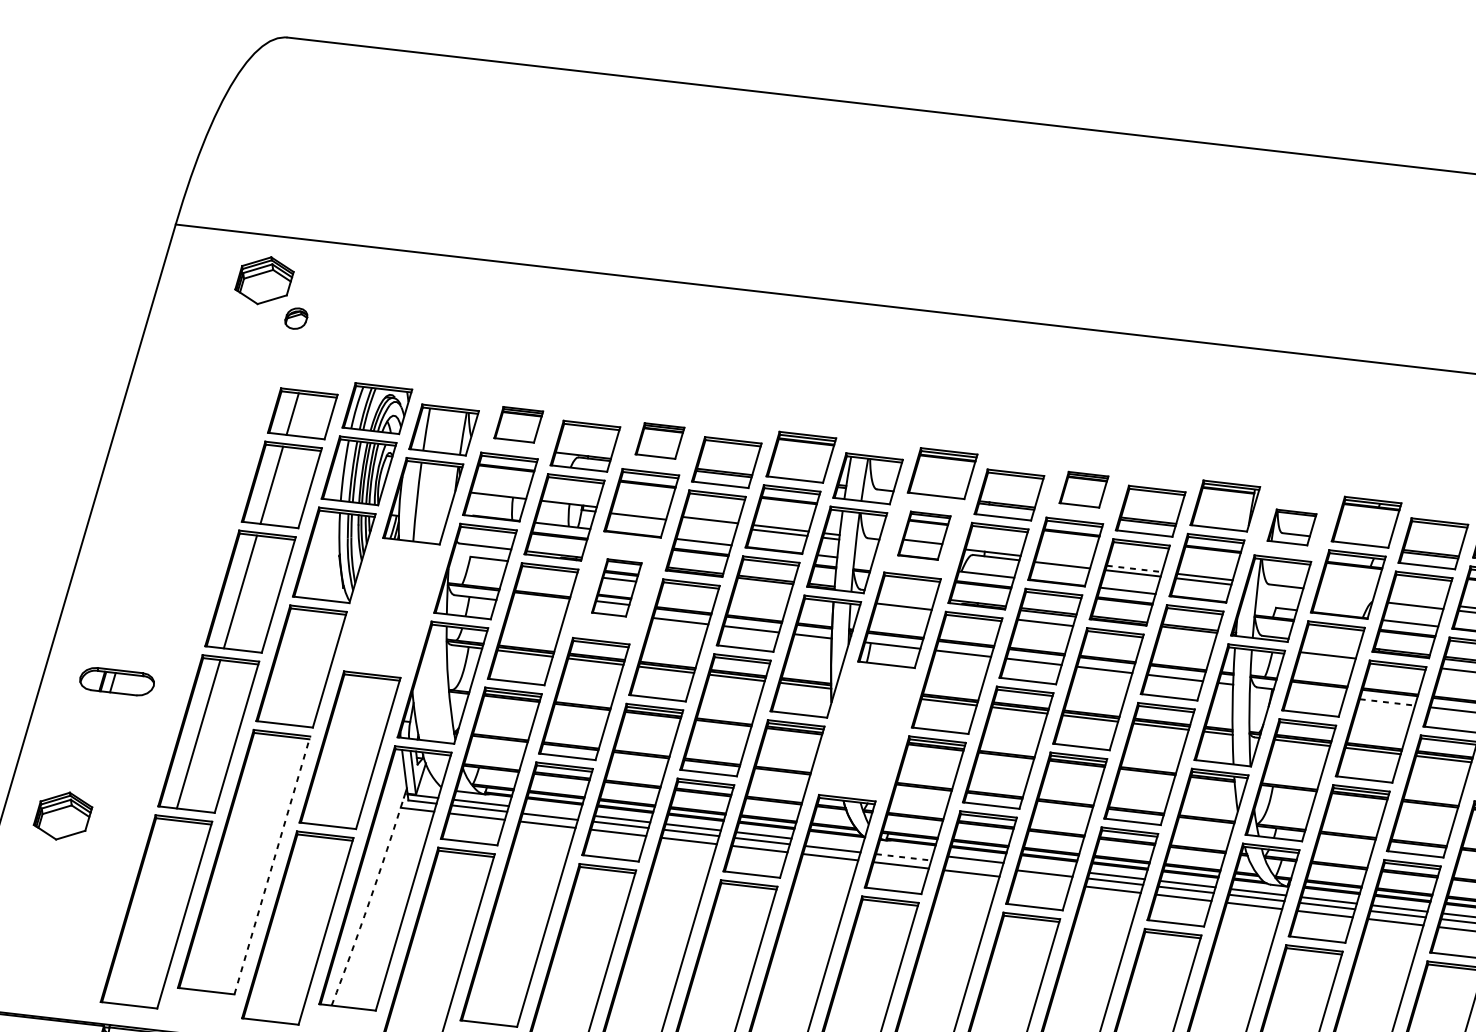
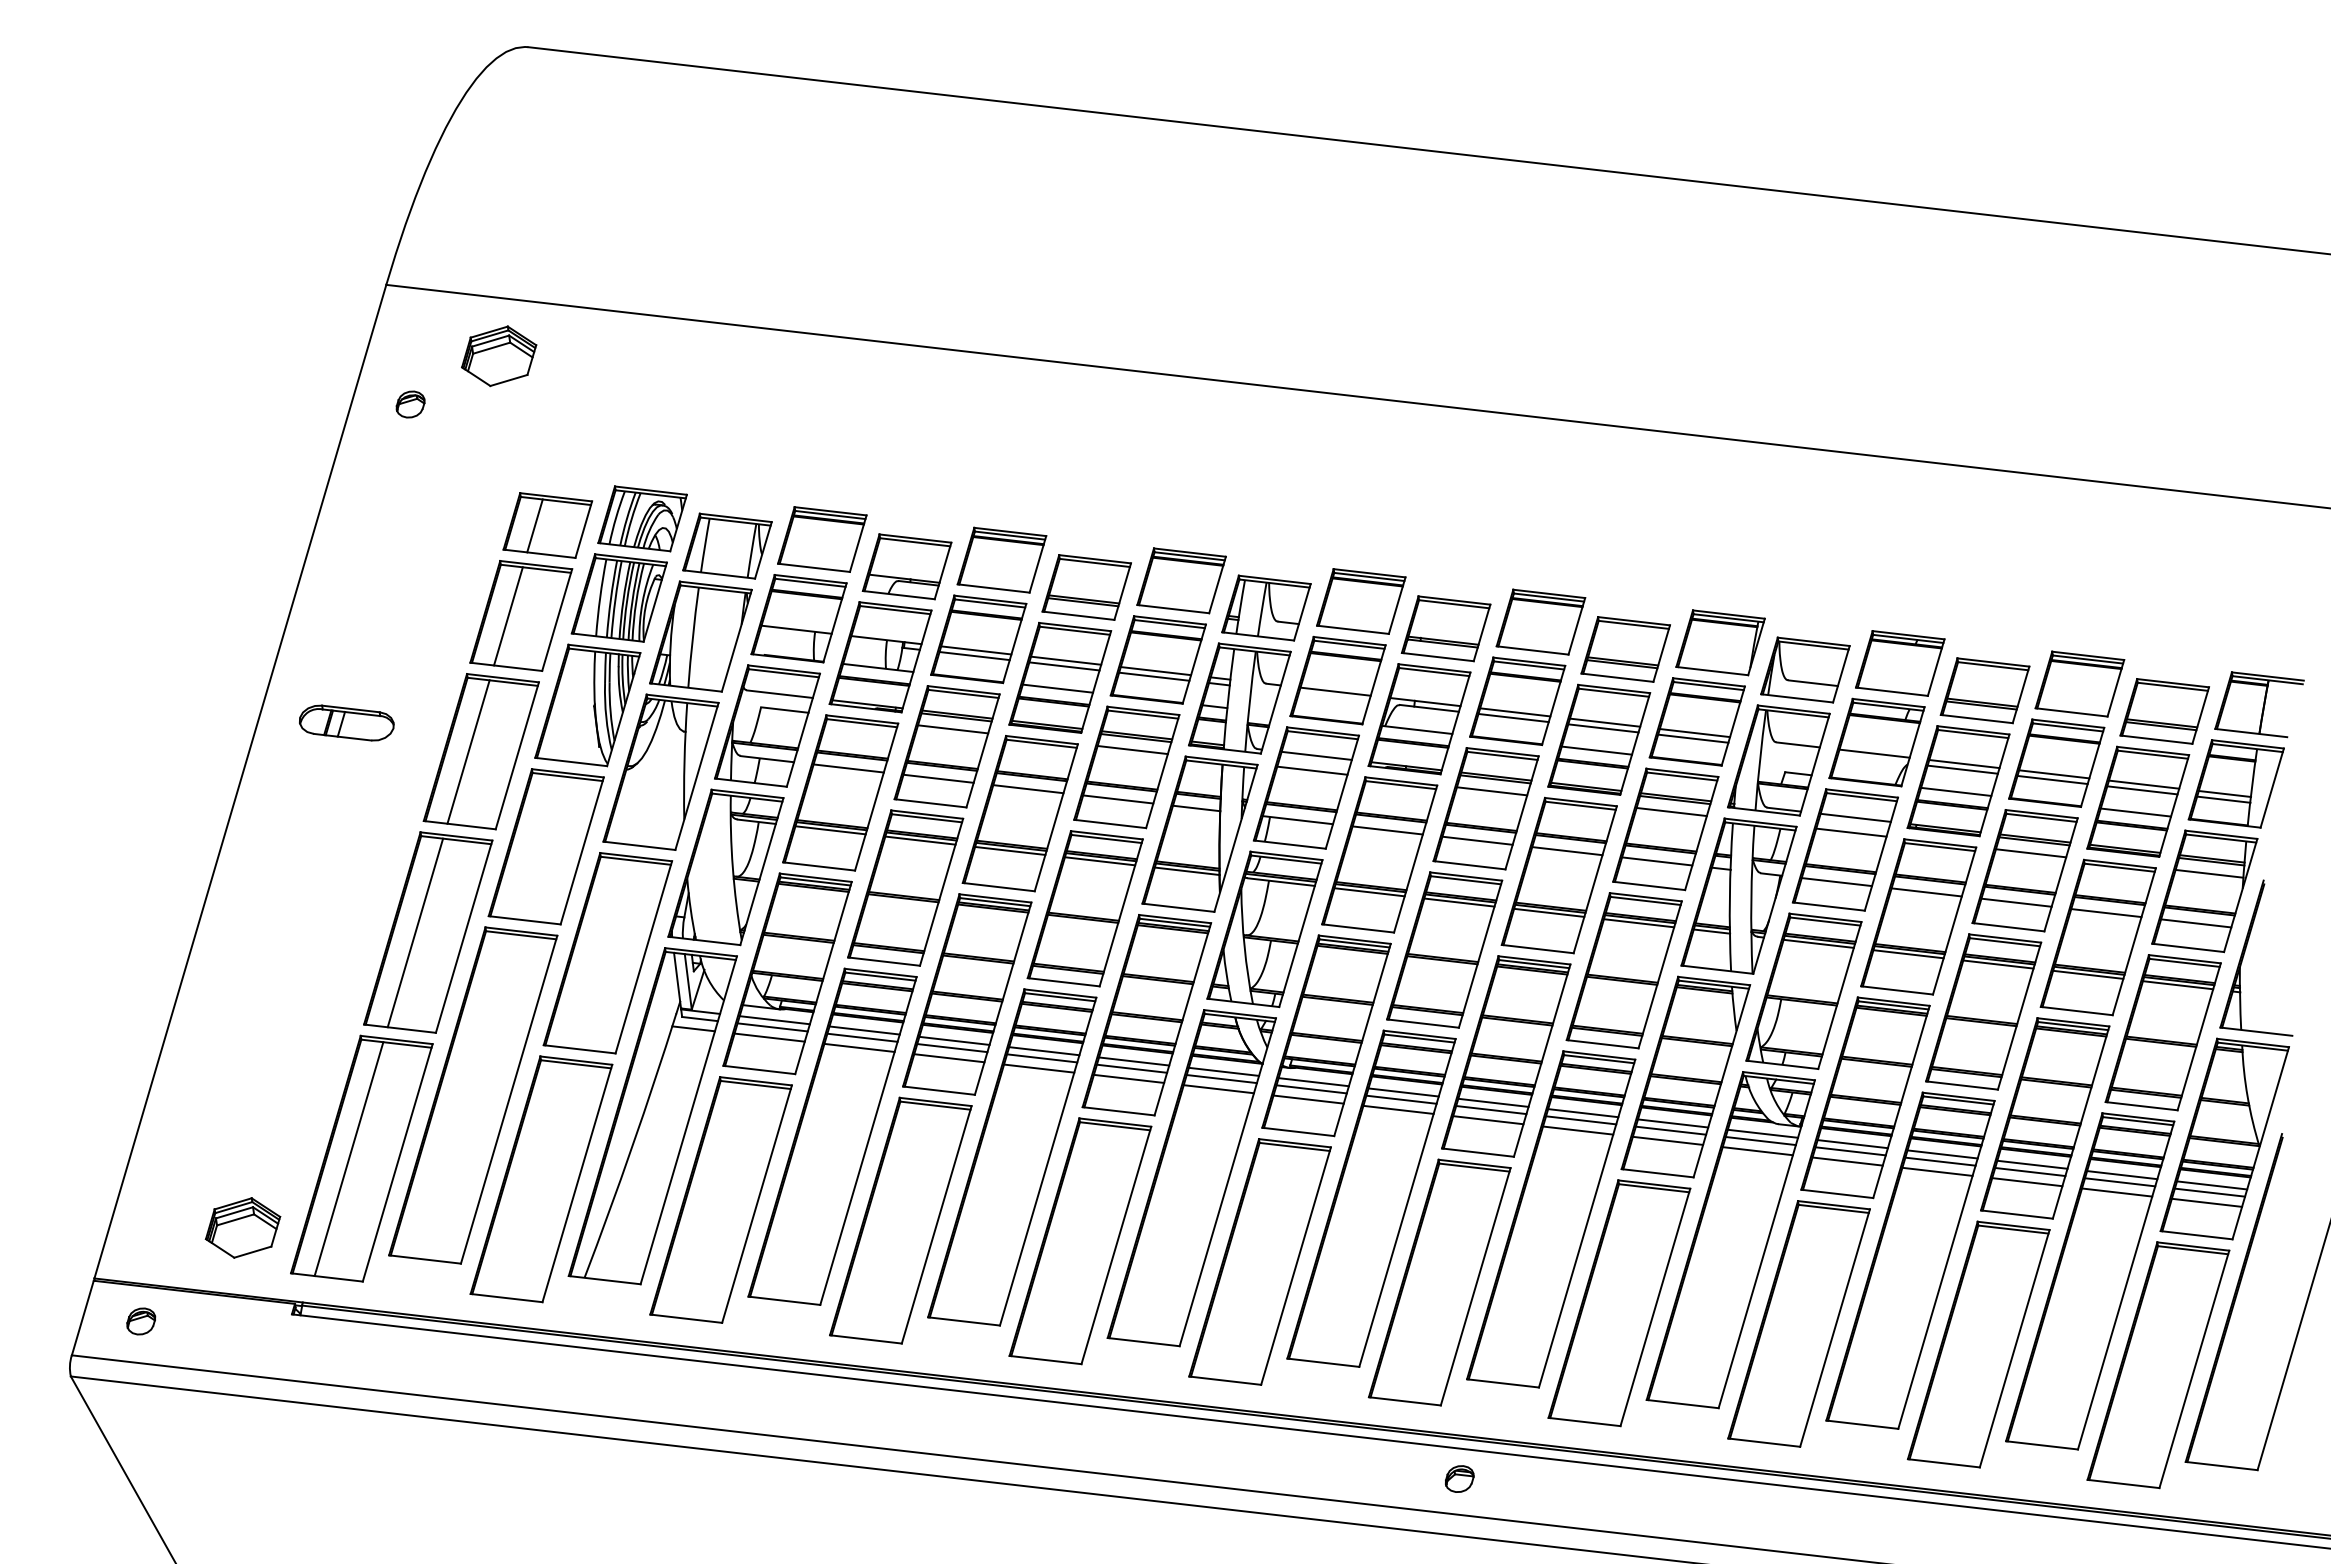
part: (296, 318) -> (410, 404), moved
part: (518, 424) -> (822, 539), size x1.43
part: (659, 440) -> (1001, 559), size x1.43
part: (1083, 489) -> (1540, 621), size x1.43
line: (639, 512) -> (976, 650), added
line: (709, 524) -> (1064, 666), added
part: (1292, 527) -> (1805, 669), size x1.43
part: (923, 535) -> (1337, 680), size x1.43
line: (1063, 560) -> (1515, 712), added
line: (1134, 568) -> (1605, 722), dashed -> solid
part: (616, 587) -> (946, 746), size x1.67
line: (762, 590) -> (1132, 750), added
line: (1346, 593) -> (1874, 753), added
line: (907, 594) -> (1316, 755), added
line: (1417, 601) -> (1964, 764), added
line: (539, 604) -> (848, 768), added
part: (391, 607) -> (660, 771), added
line: (1186, 638) -> (1671, 811), added
line: (1331, 643) -> (1855, 817), added
part: (116, 681) -> (346, 722), moved
line: (1316, 694) -> (1836, 882), added
line: (1388, 702) -> (1927, 892), dashed -> solid
part: (866, 731) -> (1264, 929), added
line: (551, 811) -> (864, 1030), added
part: (62, 815) -> (242, 1227), moved
line: (834, 843) -> (1223, 1071), added
line: (905, 851) -> (1313, 1082), added
line: (904, 857) -> (1312, 1089), dashed -> solid
line: (272, 865) -> (509, 1099), dashed -> solid
line: (974, 865) -> (1401, 1099), added
line: (1046, 867) -> (1493, 1102), added
line: (1042, 881) -> (1488, 1120), added
arc: (369, 902) -> (632, 1146), dashed -> solid
line: (146, 912) -> (348, 1159), added

